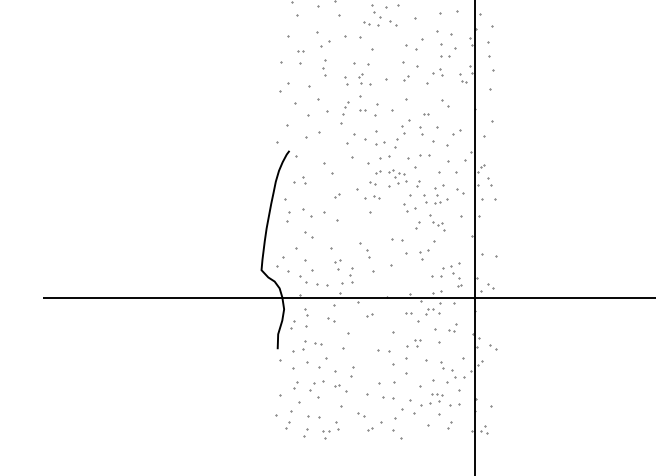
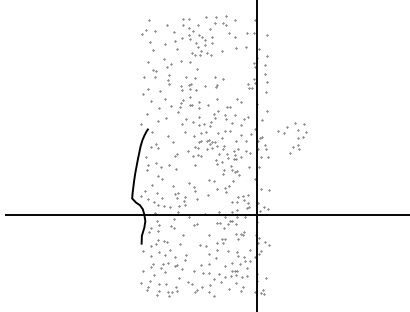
part: (431, 58) -> (292, 138), moved
part: (445, 333) -> (239, 235), size x0.6

